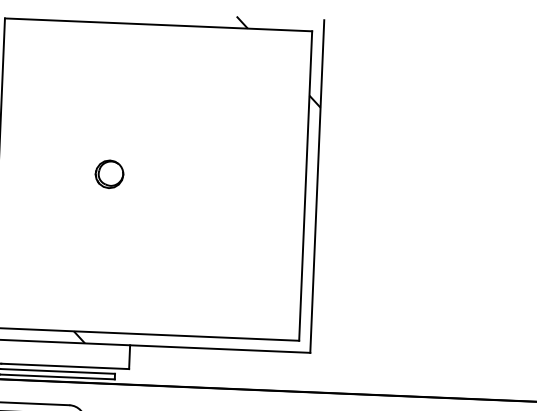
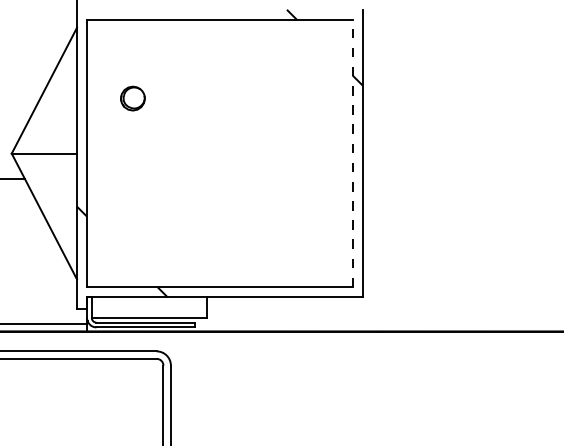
part: (109, 174) -> (132, 98), moved
line: (305, 185) -> (352, 153), solid -> dashed

